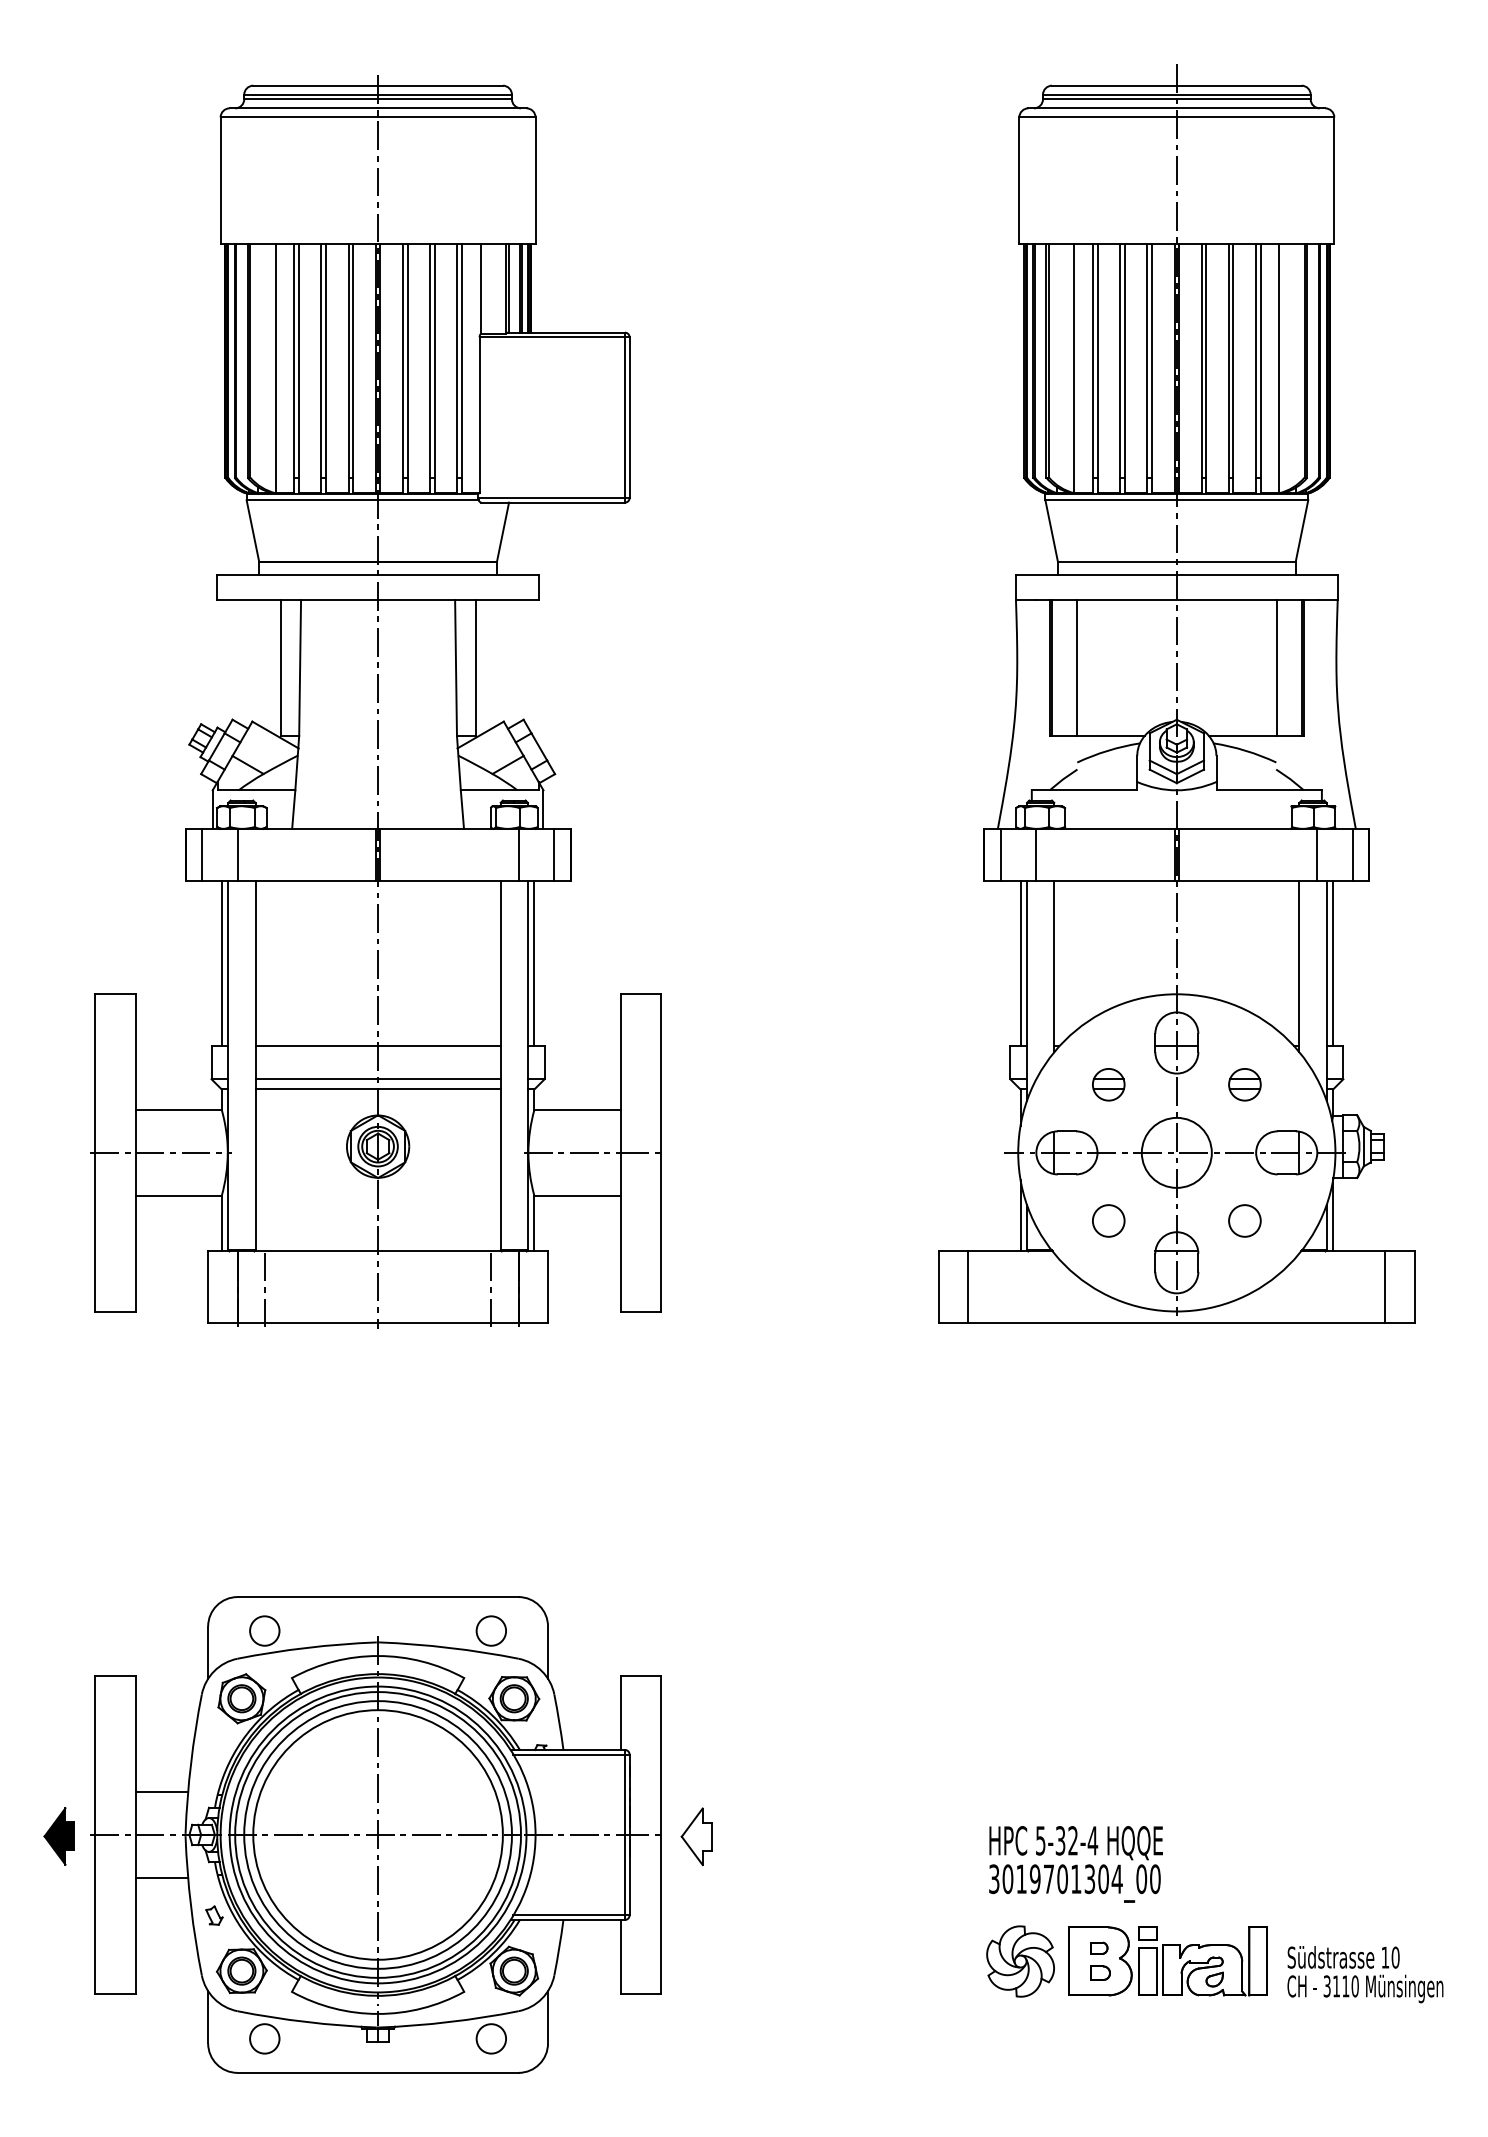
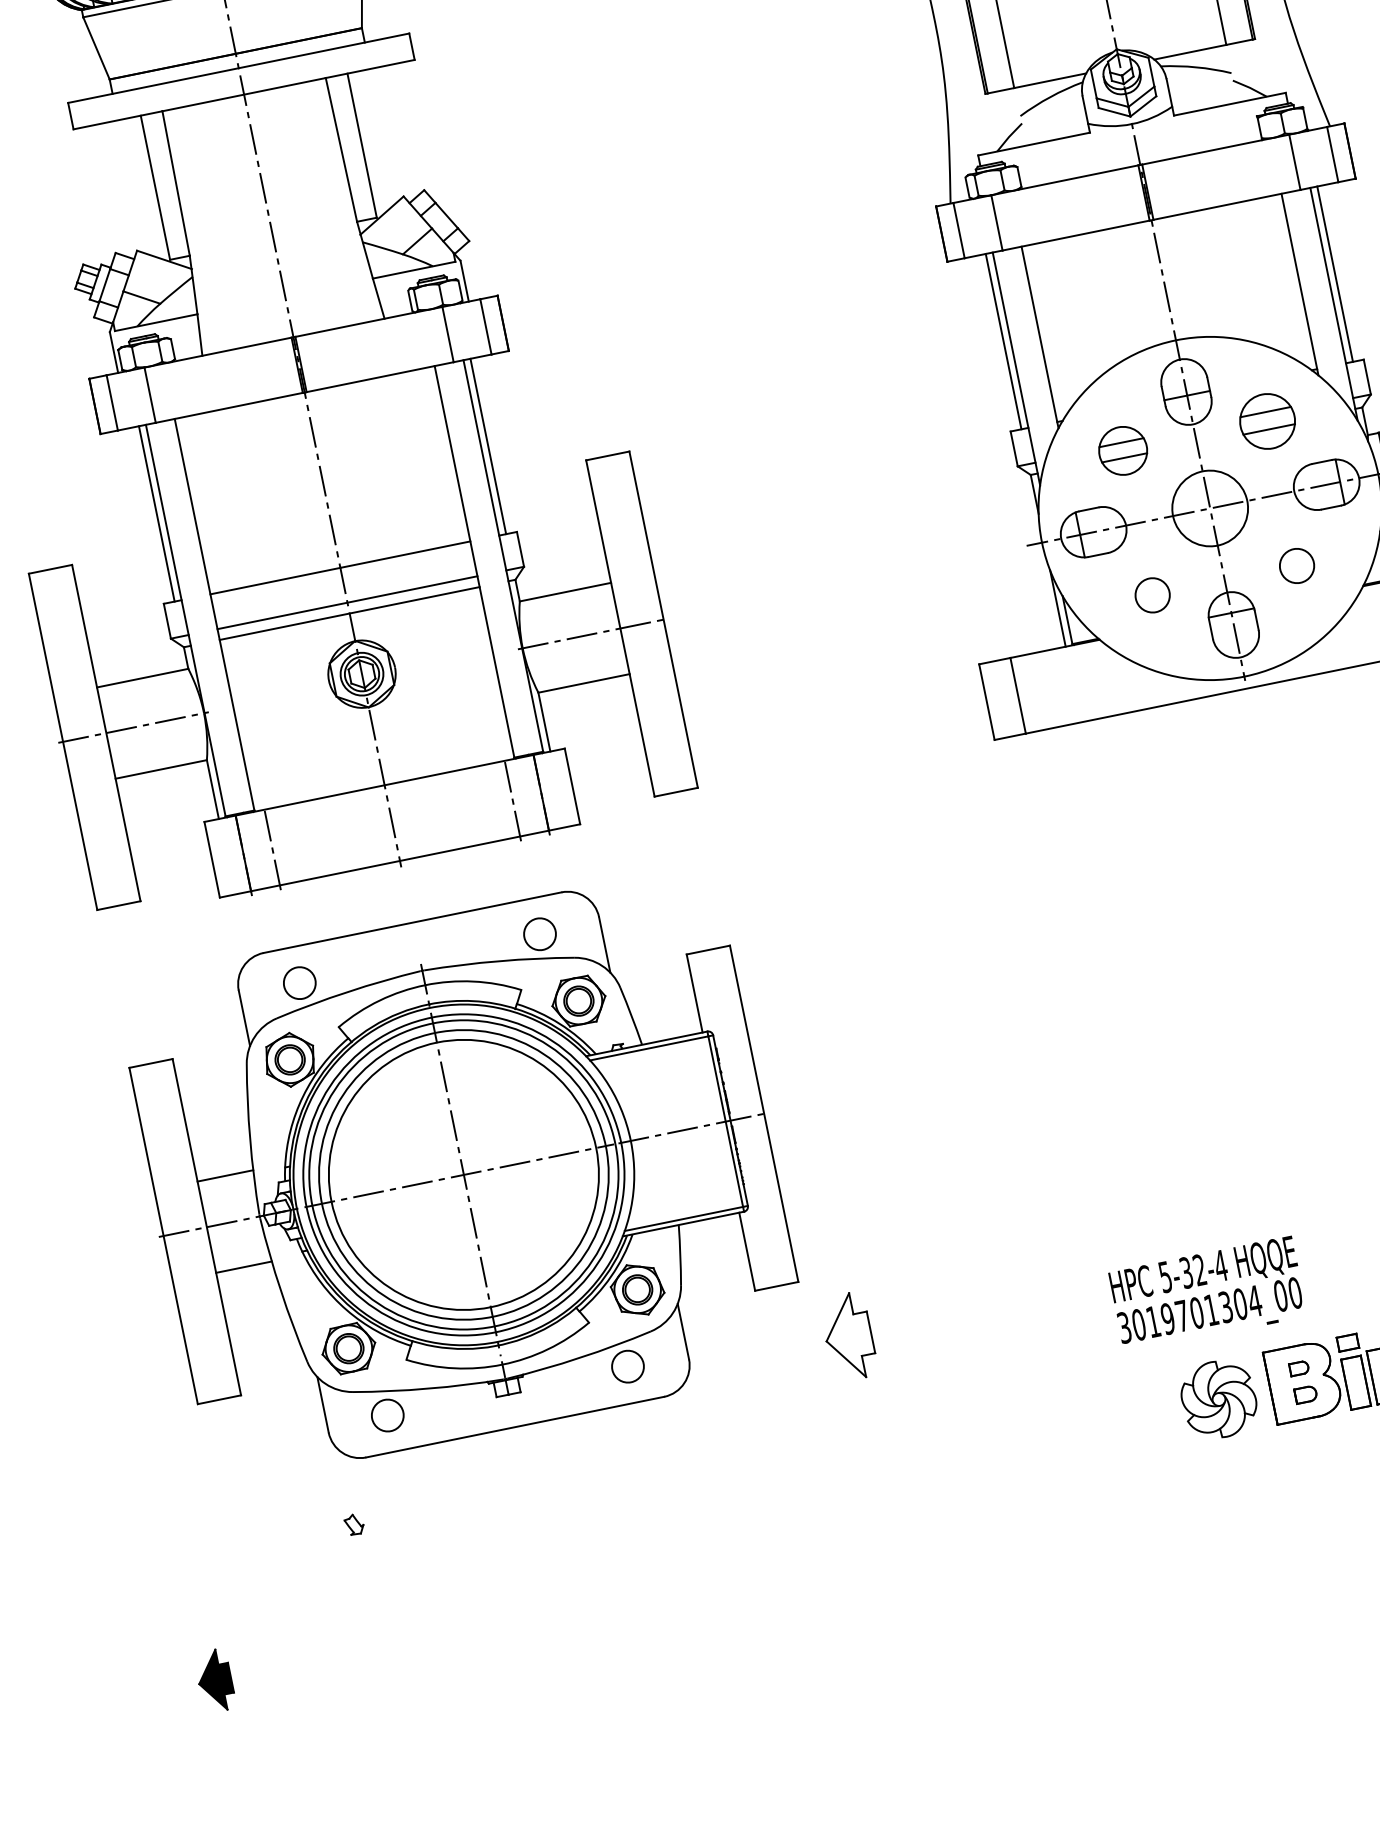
part: (1108, 1084) -> (1122, 450), size x1.4
part: (1244, 1084) -> (1267, 421), size x1.6
part: (375, 1834) -> (461, 1174), moved
part: (58, 1836) -> (214, 1681), moved
part: (696, 1836) -> (848, 1336), size x1.4
text: (1075, 1864) -> (1207, 1294), moved

